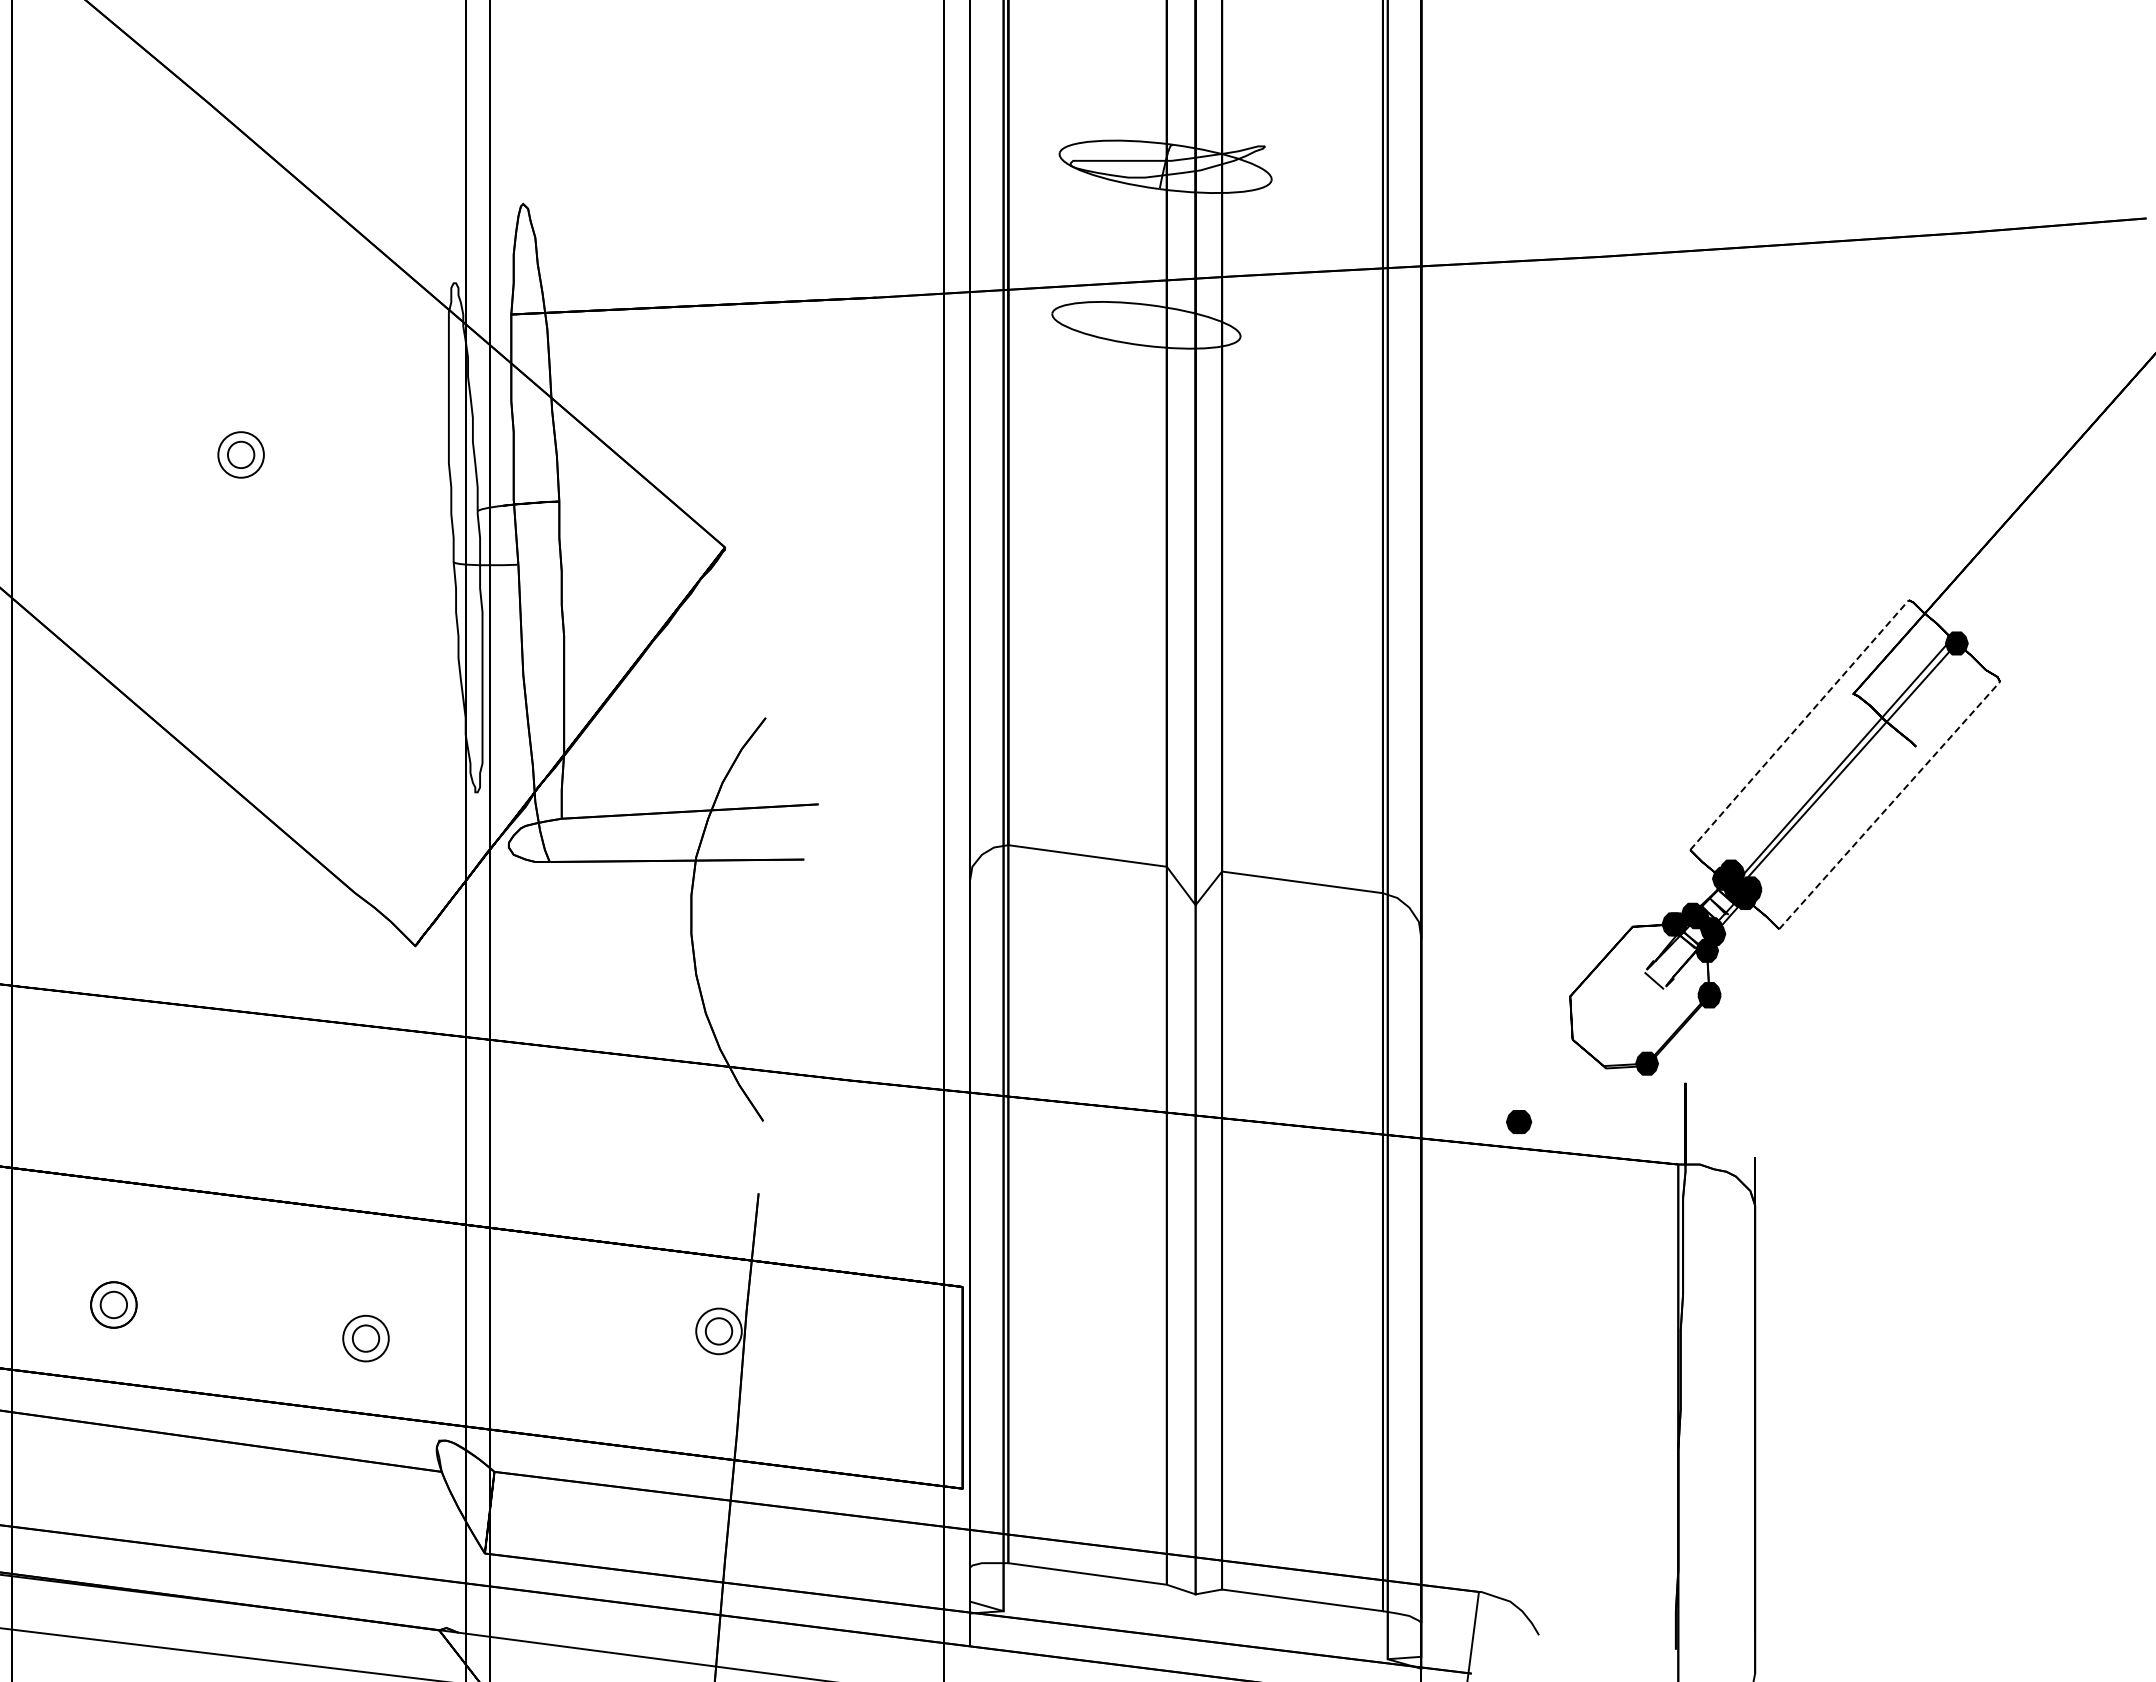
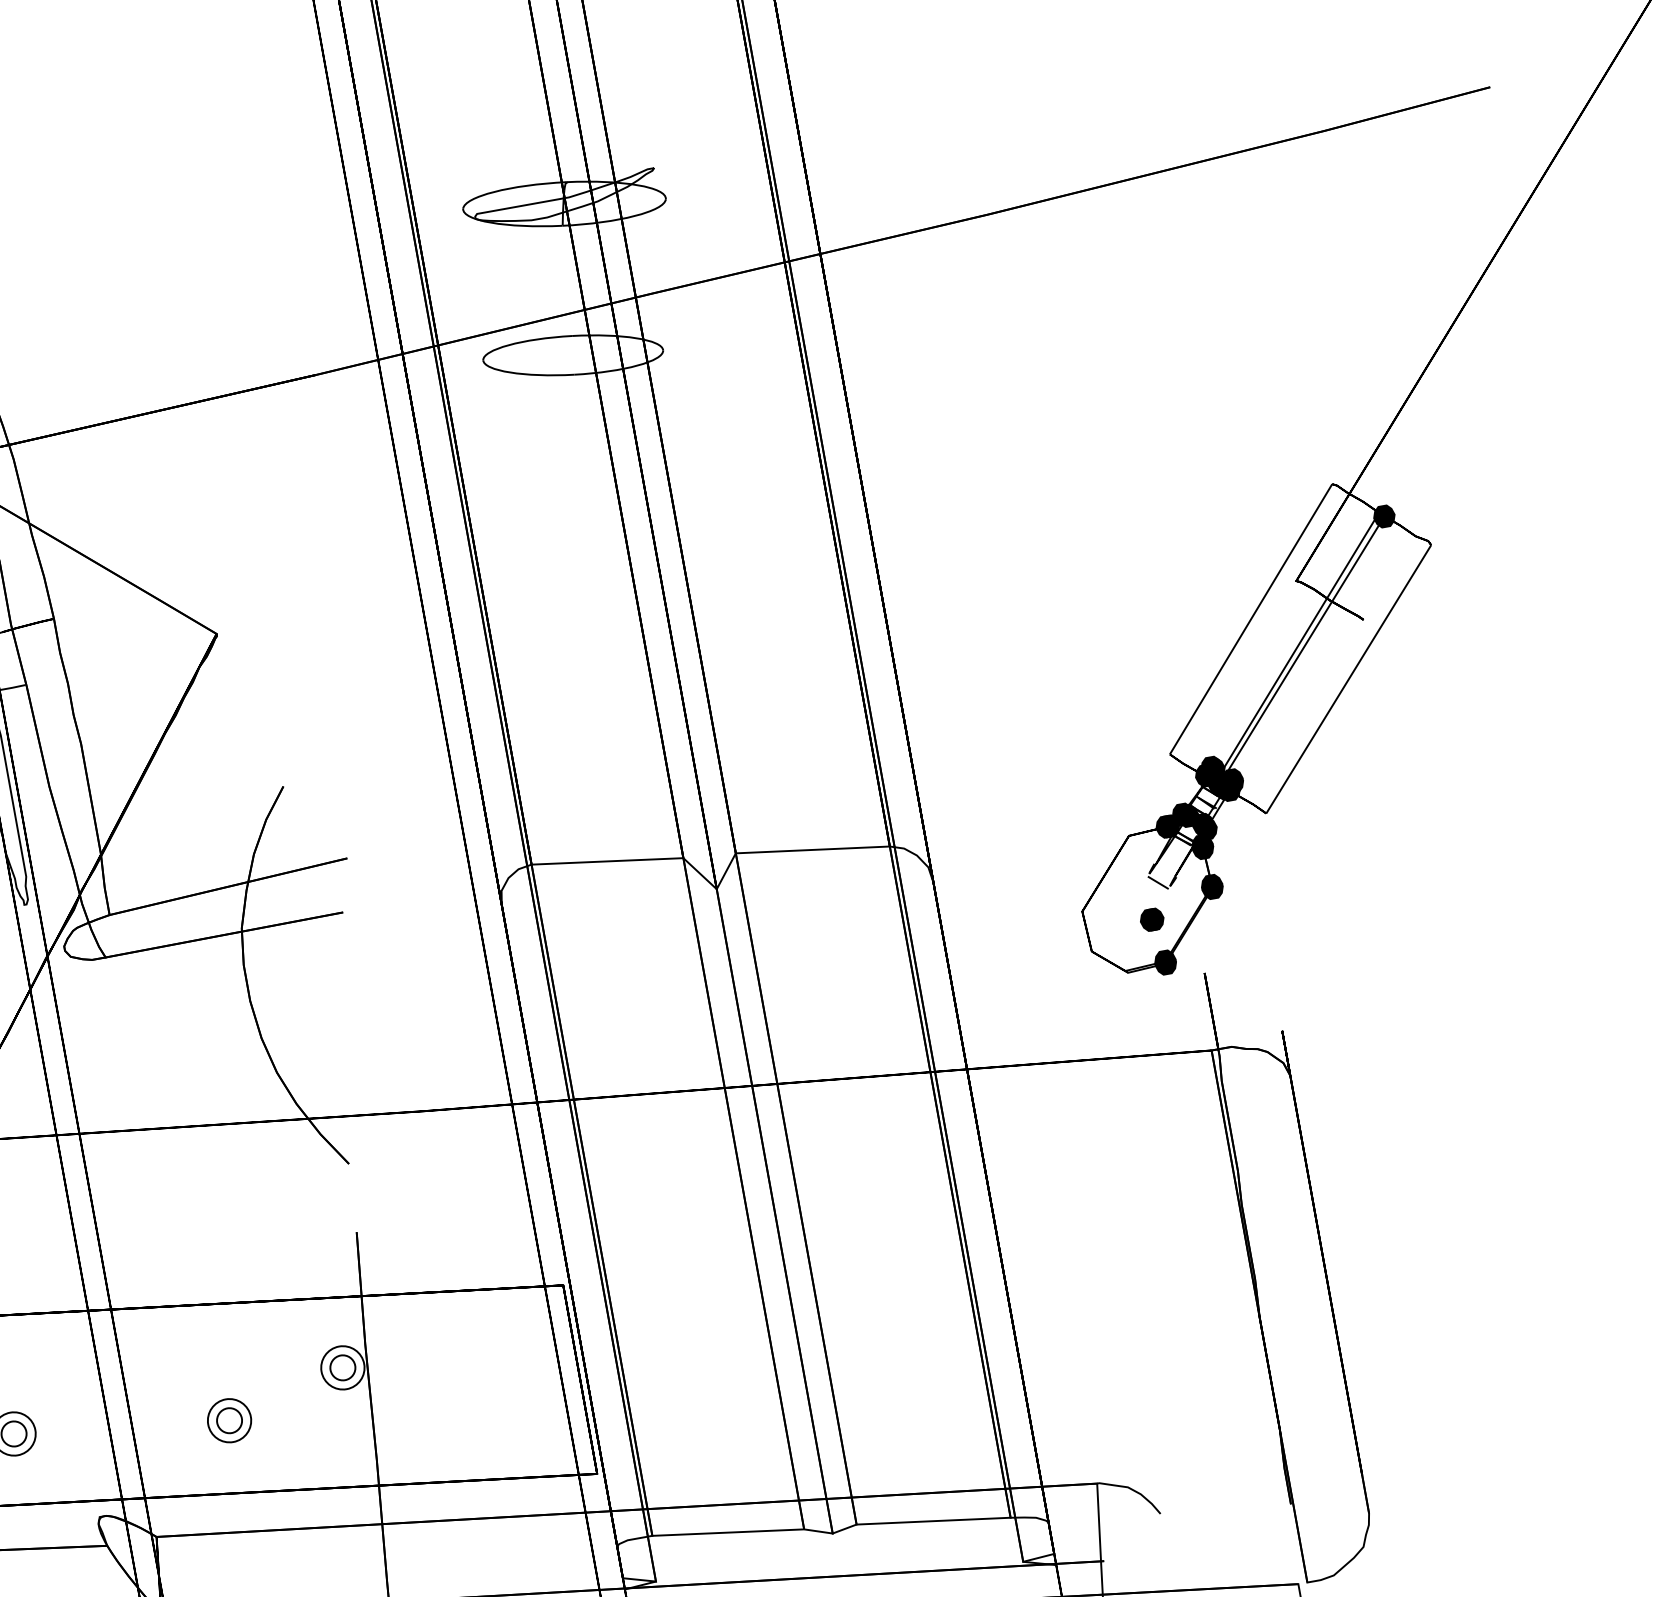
line: (1799, 725) -> (1251, 619), dashed -> solid
line: (1889, 805) -> (1348, 679), dashed -> solid
fill: (1707, 953) -> (1203, 848), added
fill: (1647, 1066) -> (1166, 964), added
part: (1519, 1121) -> (1152, 919), moved
part: (591, 1364) -> (229, 1420), added

